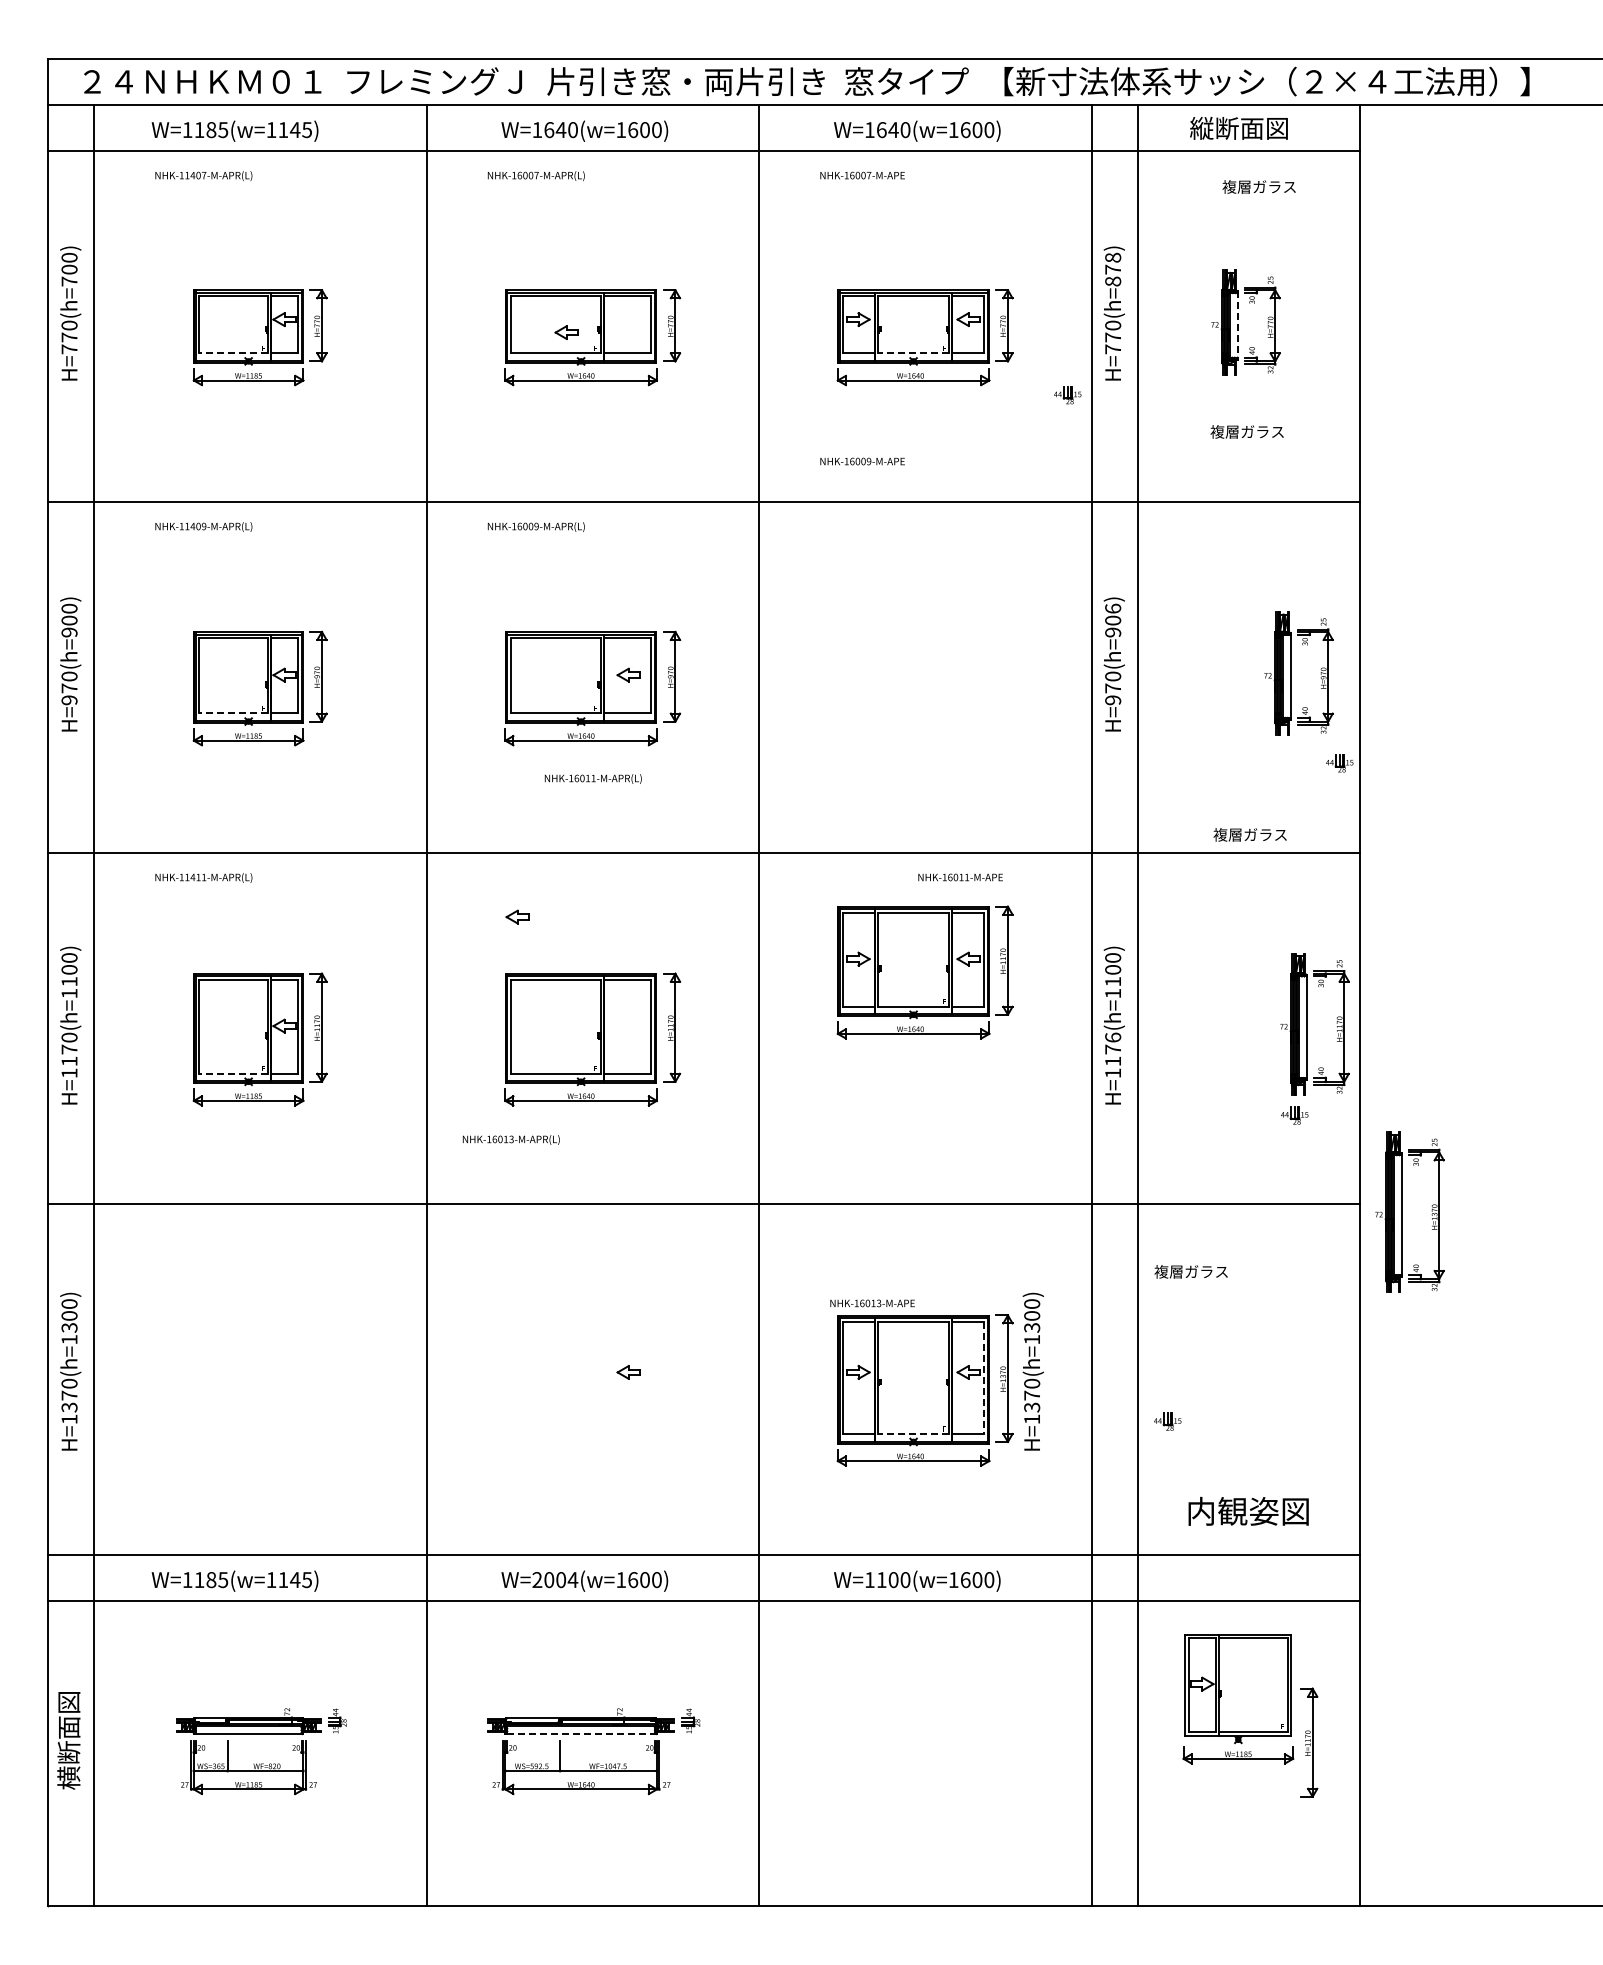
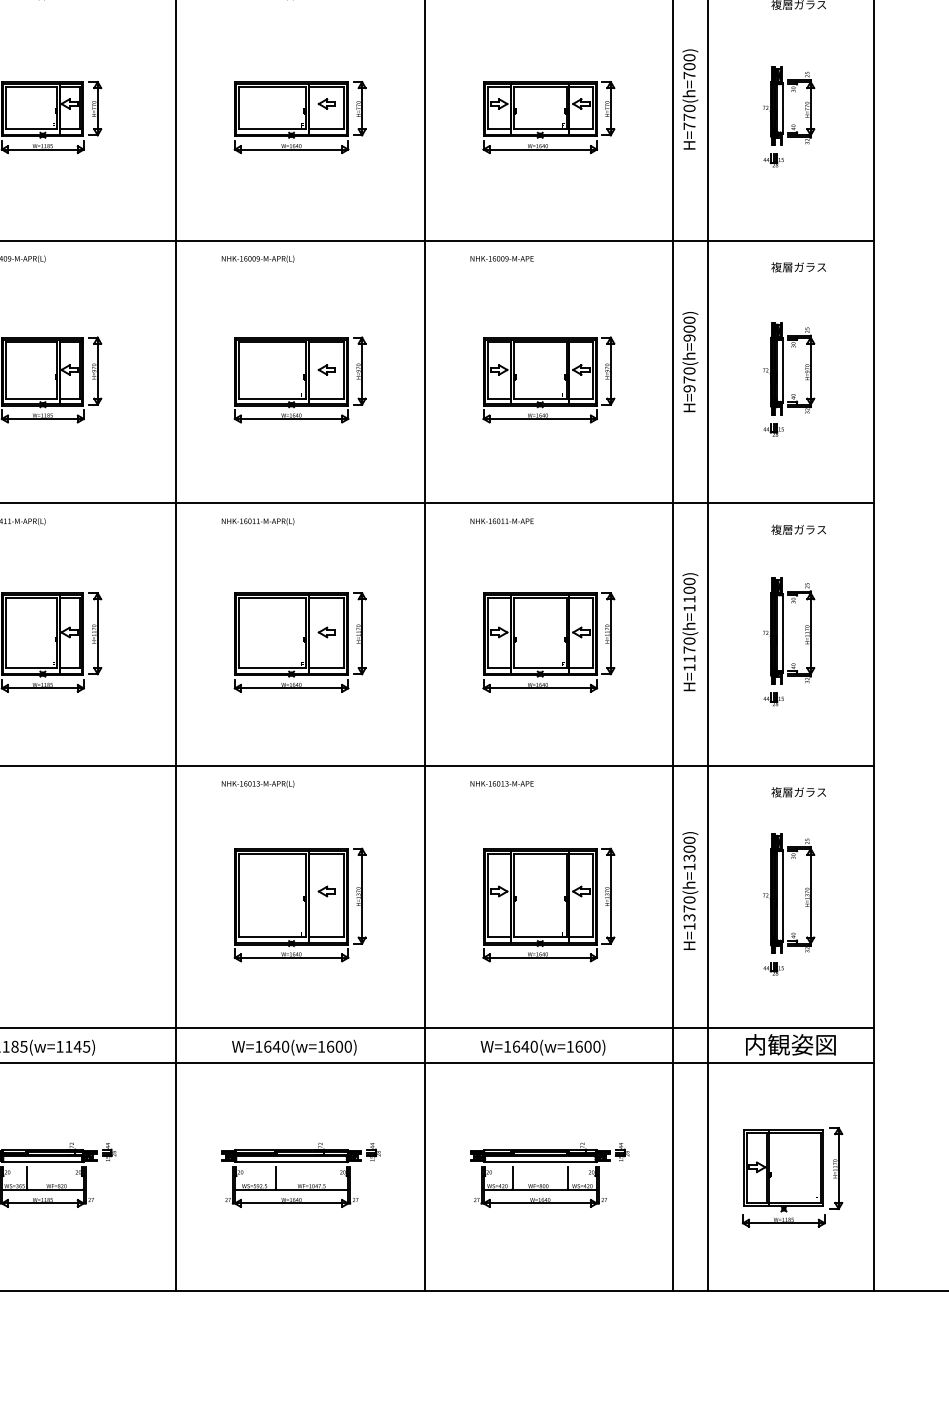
text: (1113, 269) -> (689, 66), H=770(h=878) -> H=770(h=700)
line: (1238, 325) -> (783, 108), dashed -> solid
part: (566, 332) -> (327, 103), moved
line: (233, 353) -> (31, 129), dashed -> solid
line: (913, 353) -> (540, 129), dashed -> solid
part: (1067, 395) -> (773, 160), moved
text: (1246, 431) -> (798, 267), moved
text: (862, 461) -> (502, 258), moved
text: (1113, 608) -> (689, 320), H=970(h=906) -> H=970(h=900)
part: (1291, 673) -> (783, 368), moved
part: (924, 688) -> (548, 379), added
line: (233, 713) -> (31, 398), dashed -> solid
part: (1339, 763) -> (773, 430), moved
text: (592, 778) -> (257, 521), moved
text: (1249, 834) -> (798, 529), moved
text: (960, 877) -> (502, 521), moved
part: (517, 916) -> (327, 632), moved
part: (924, 972) -> (548, 642), moved
part: (1307, 1024) -> (783, 631), moved
text: (1113, 1037) -> (689, 641), H=1176(h=1100) -> H=1170(h=1100)
line: (233, 1073) -> (31, 667), dashed -> solid
part: (1294, 1115) -> (773, 699), moved
text: (510, 1139) -> (257, 783), moved
part: (1402, 1211) -> (783, 893), moved
text: (1190, 1271) -> (798, 792), moved
text: (872, 1303) -> (502, 783), moved
text: (1032, 1371) -> (689, 890), moved
line: (983, 1378) -> (592, 896), dashed -> solid
part: (592, 1390) -> (300, 905), added
part: (1167, 1421) -> (773, 968), moved
line: (913, 1433) -> (540, 937), dashed -> solid
text: (1248, 1511) -> (790, 1044), moved
text: (555, 1580) -> (272, 1047), W=2004(w=1600) -> W=1640(w=1600)
text: (887, 1580) -> (520, 1047), W=1100(w=1600) -> W=1640(w=1600)
part: (1238, 1699) -> (784, 1178), moved
line: (581, 1733) -> (291, 1161), dashed -> solid
part: (923, 1763) -> (547, 1184), added

